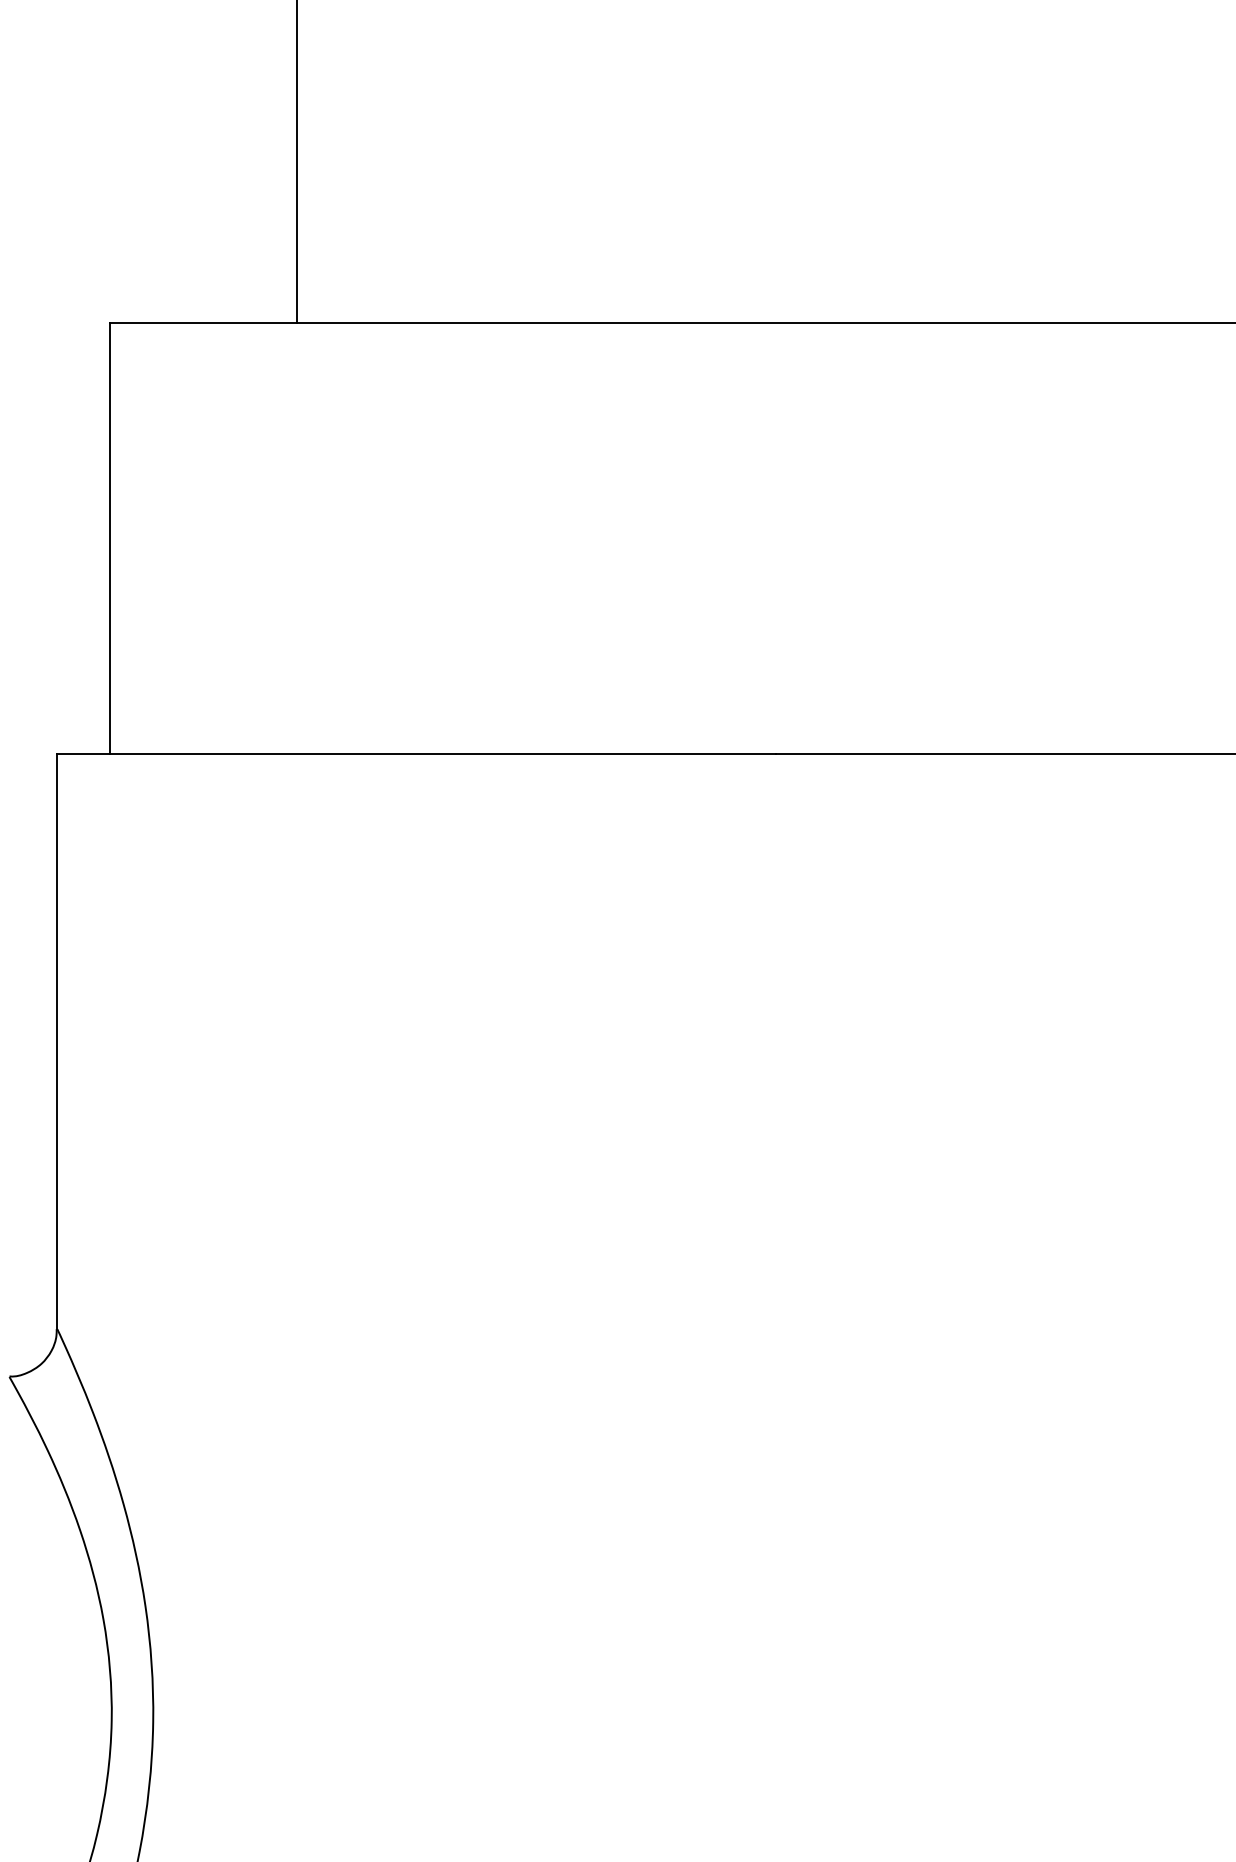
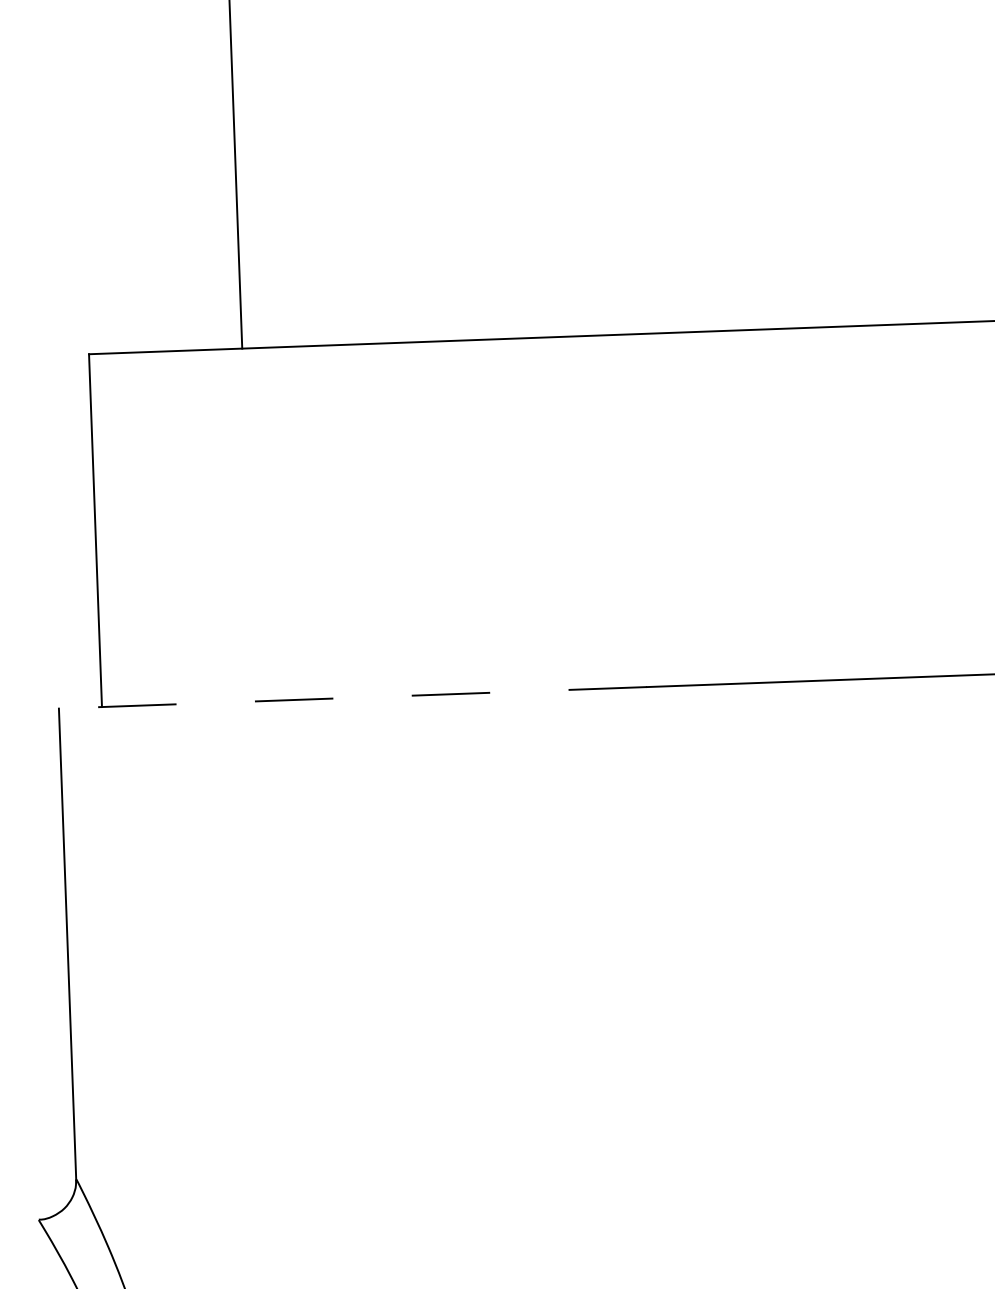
line: (415, 753) -> (352, 697), solid -> dashed

